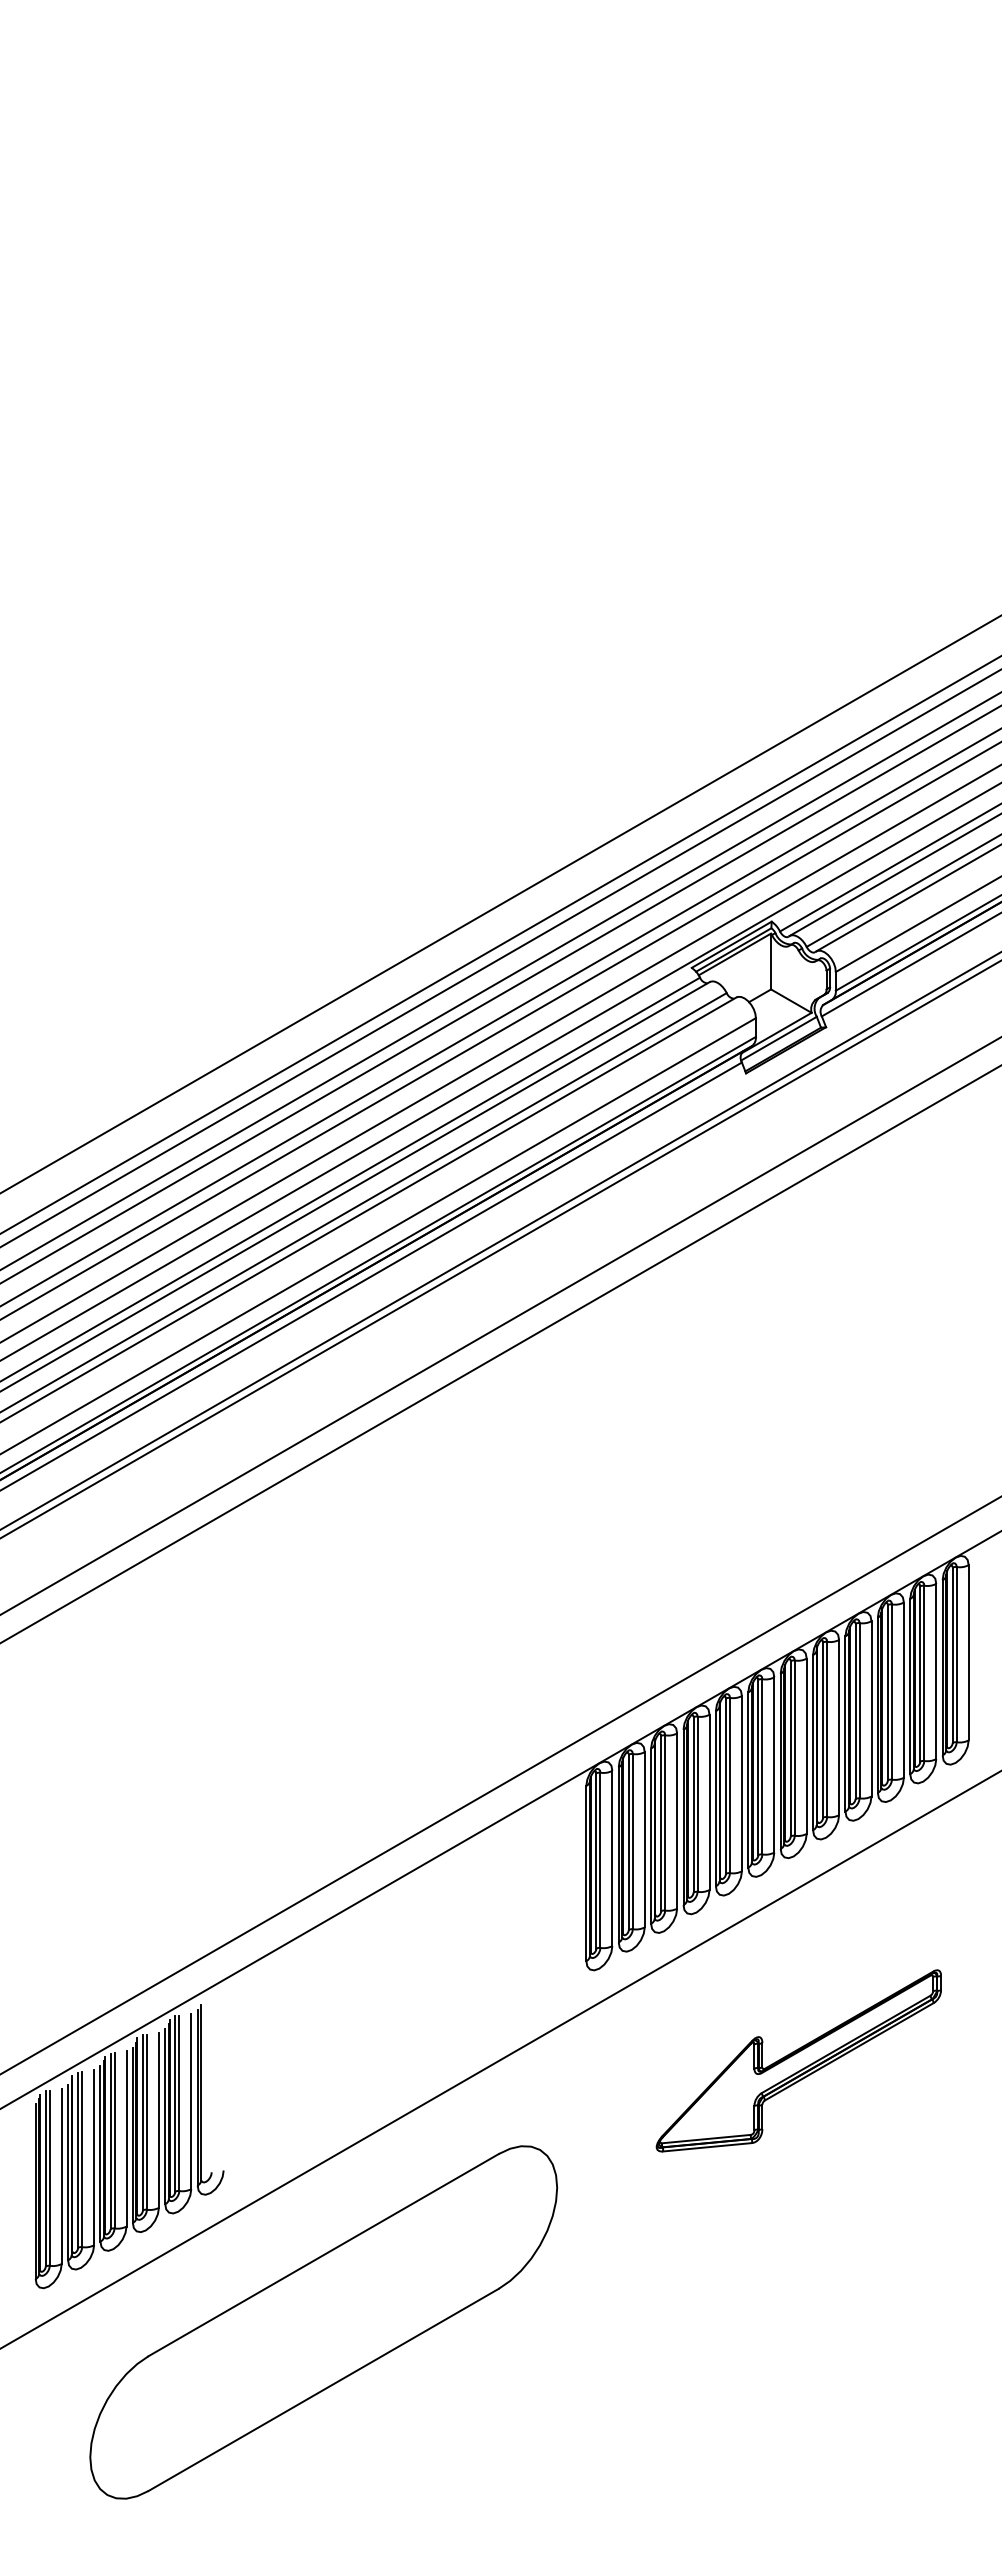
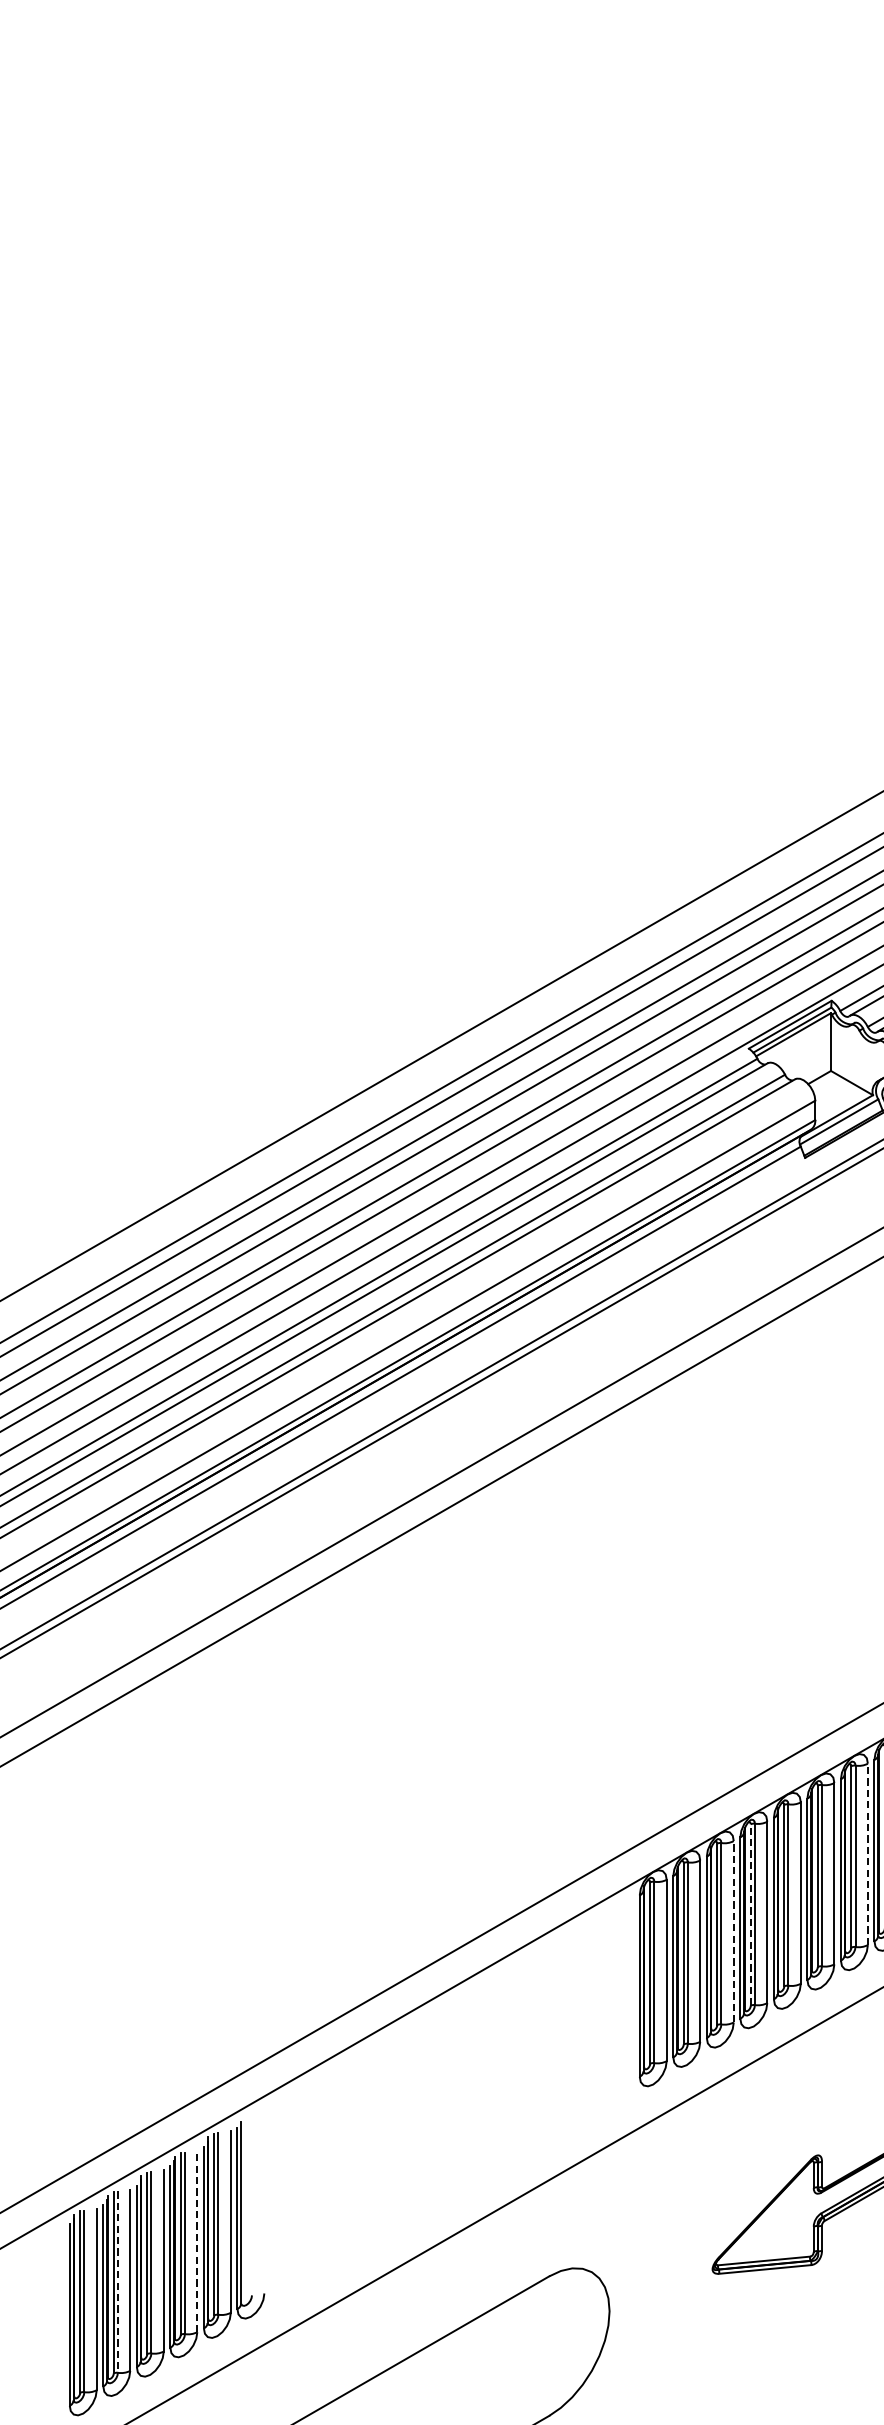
line: (806, 1746) -> (867, 1854), solid -> dashed
line: (693, 1804) -> (750, 1914), solid -> dashed
line: (677, 1821) -> (734, 1932), solid -> dashed
line: (158, 2120) -> (196, 2241), solid -> dashed
line: (82, 2159) -> (118, 2282), solid -> dashed

